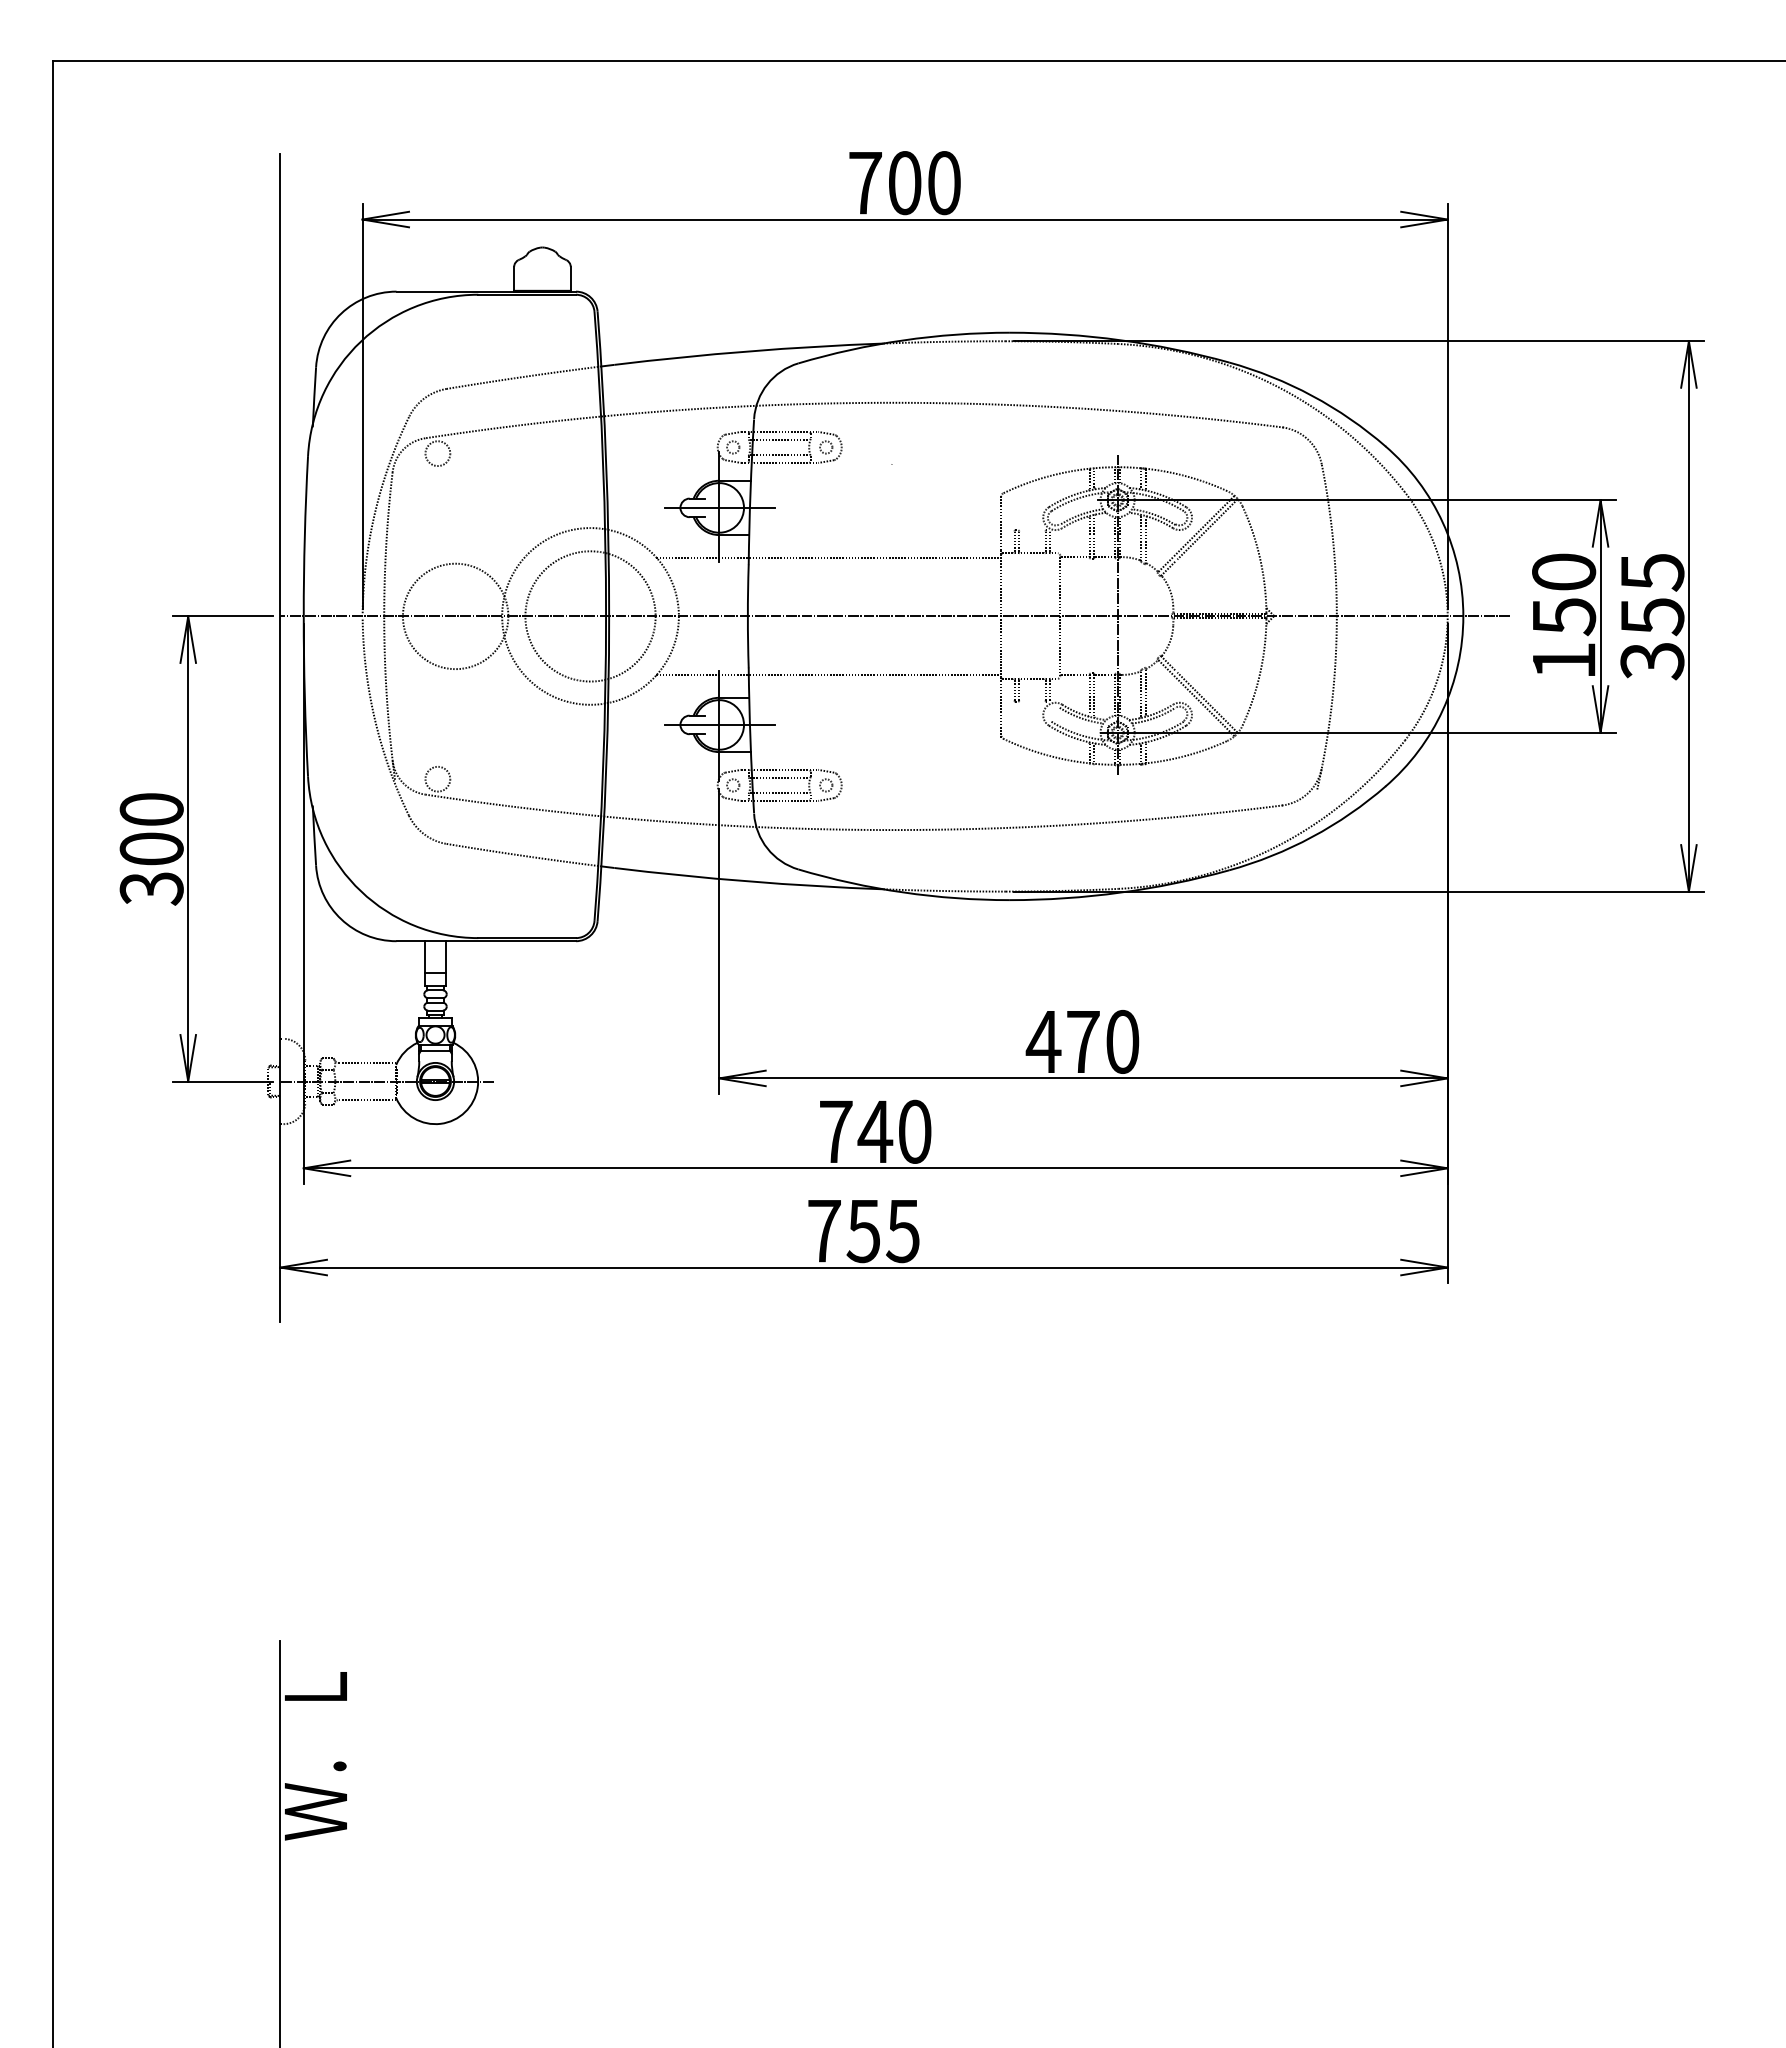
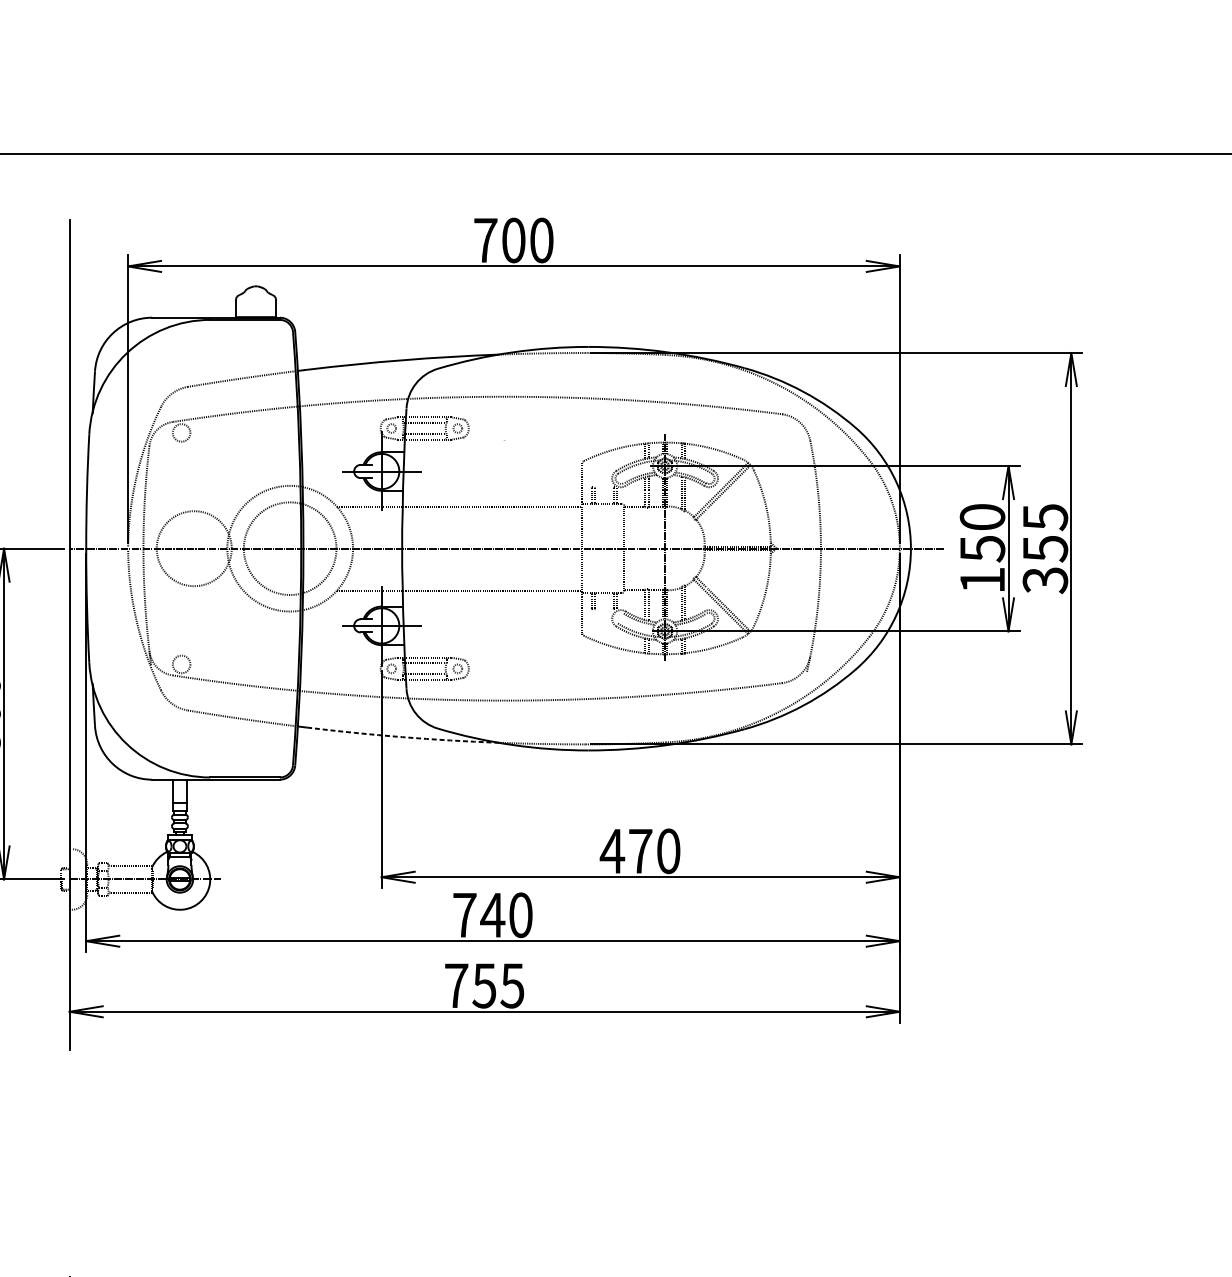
arc: (748, 881) -> (402, 737), solid -> dashed

